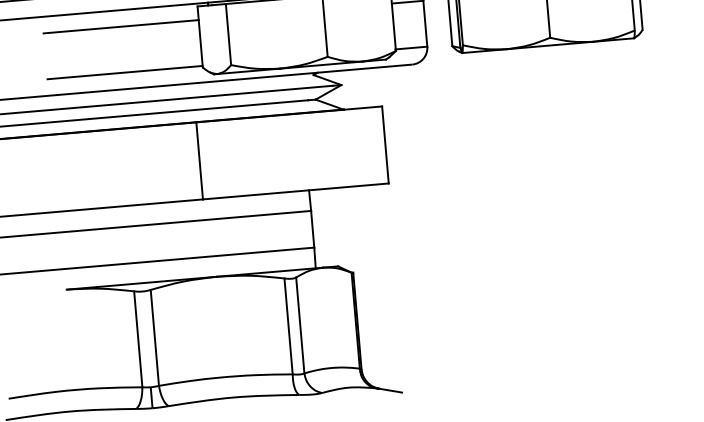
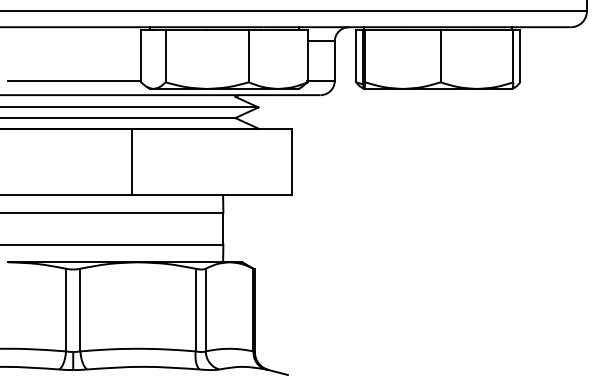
line: (121, 26) -> (74, 41), removed

